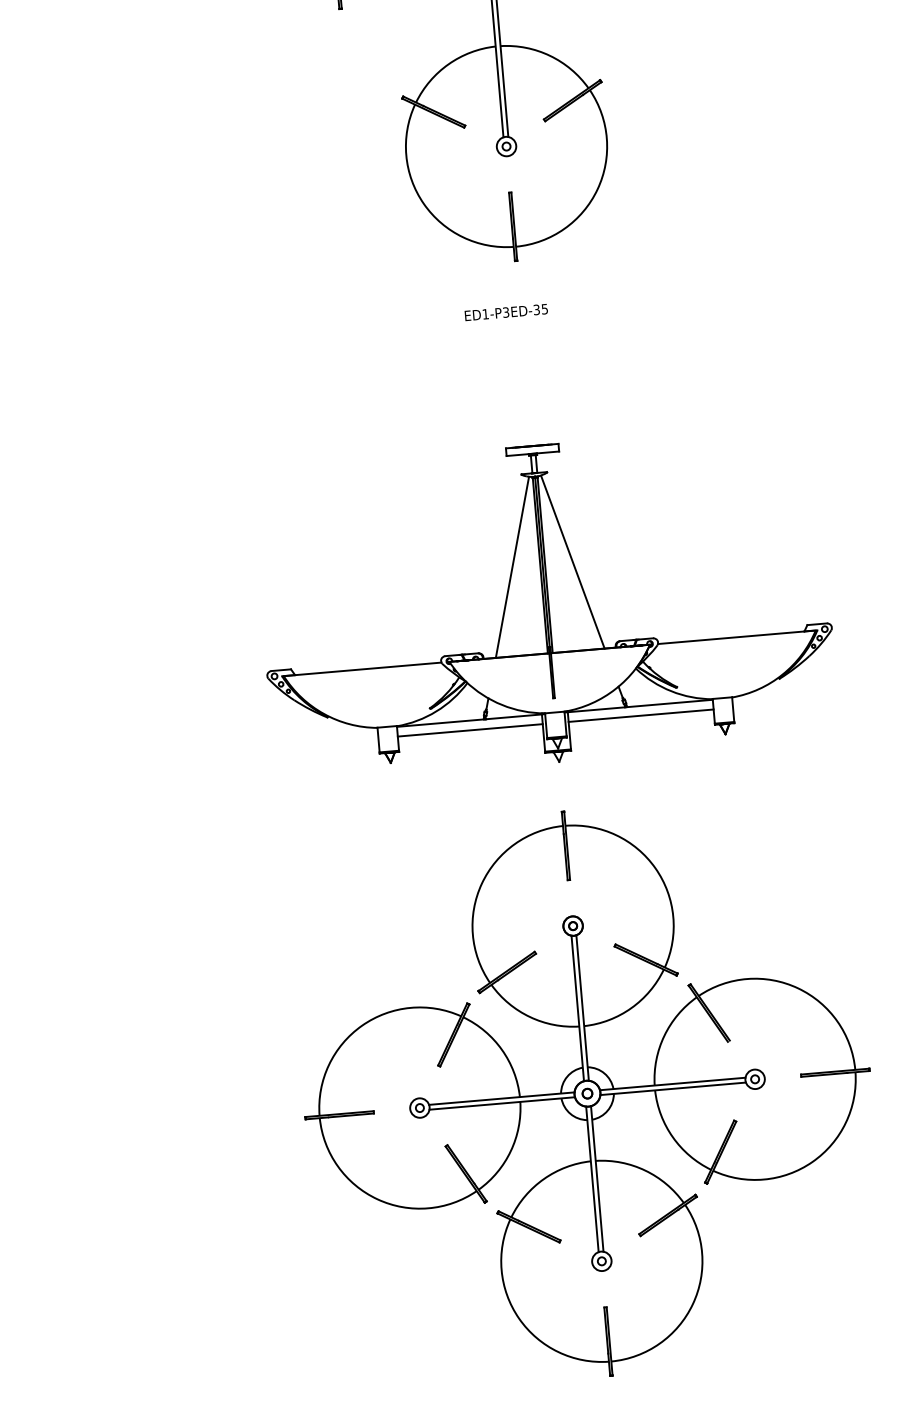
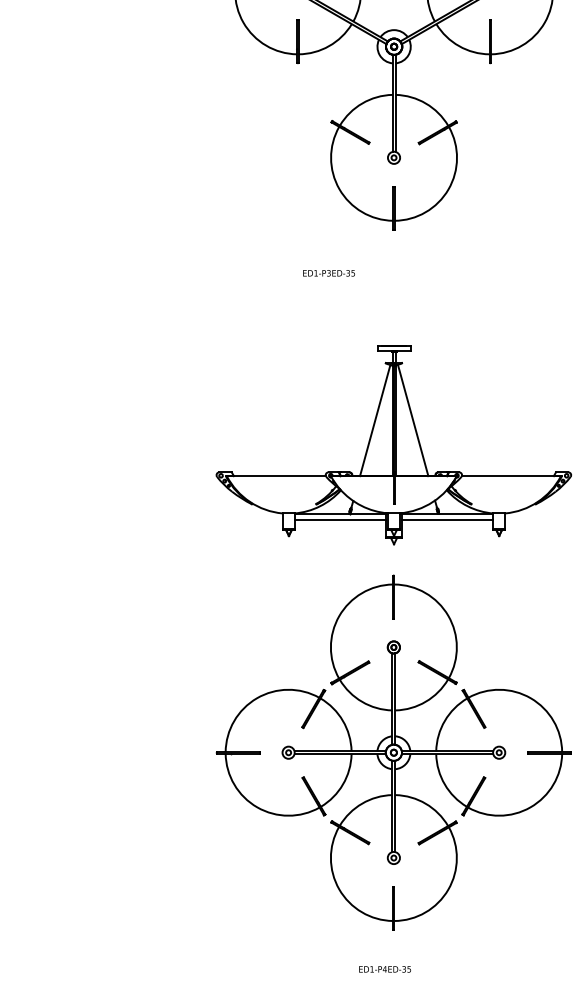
text: (505, 312) -> (328, 273), moved

